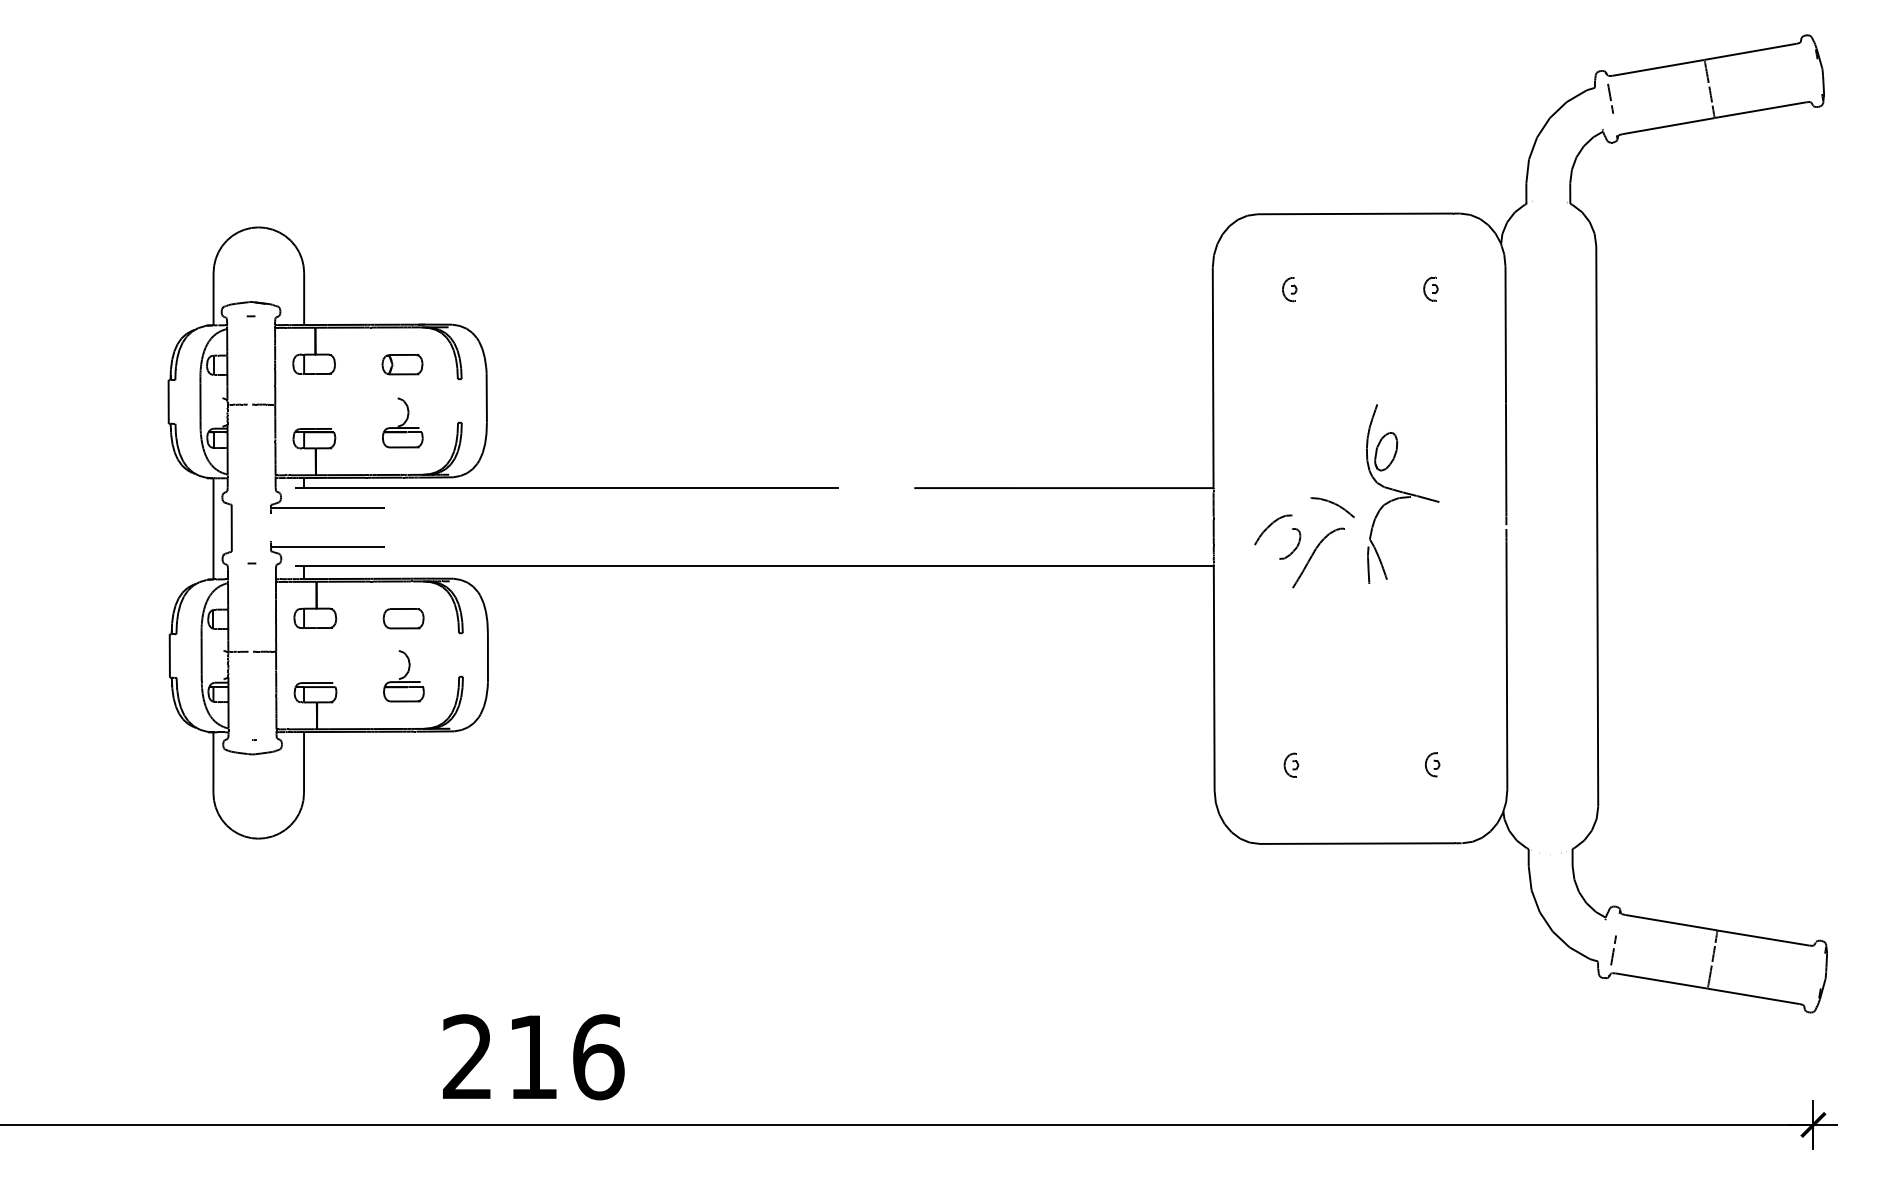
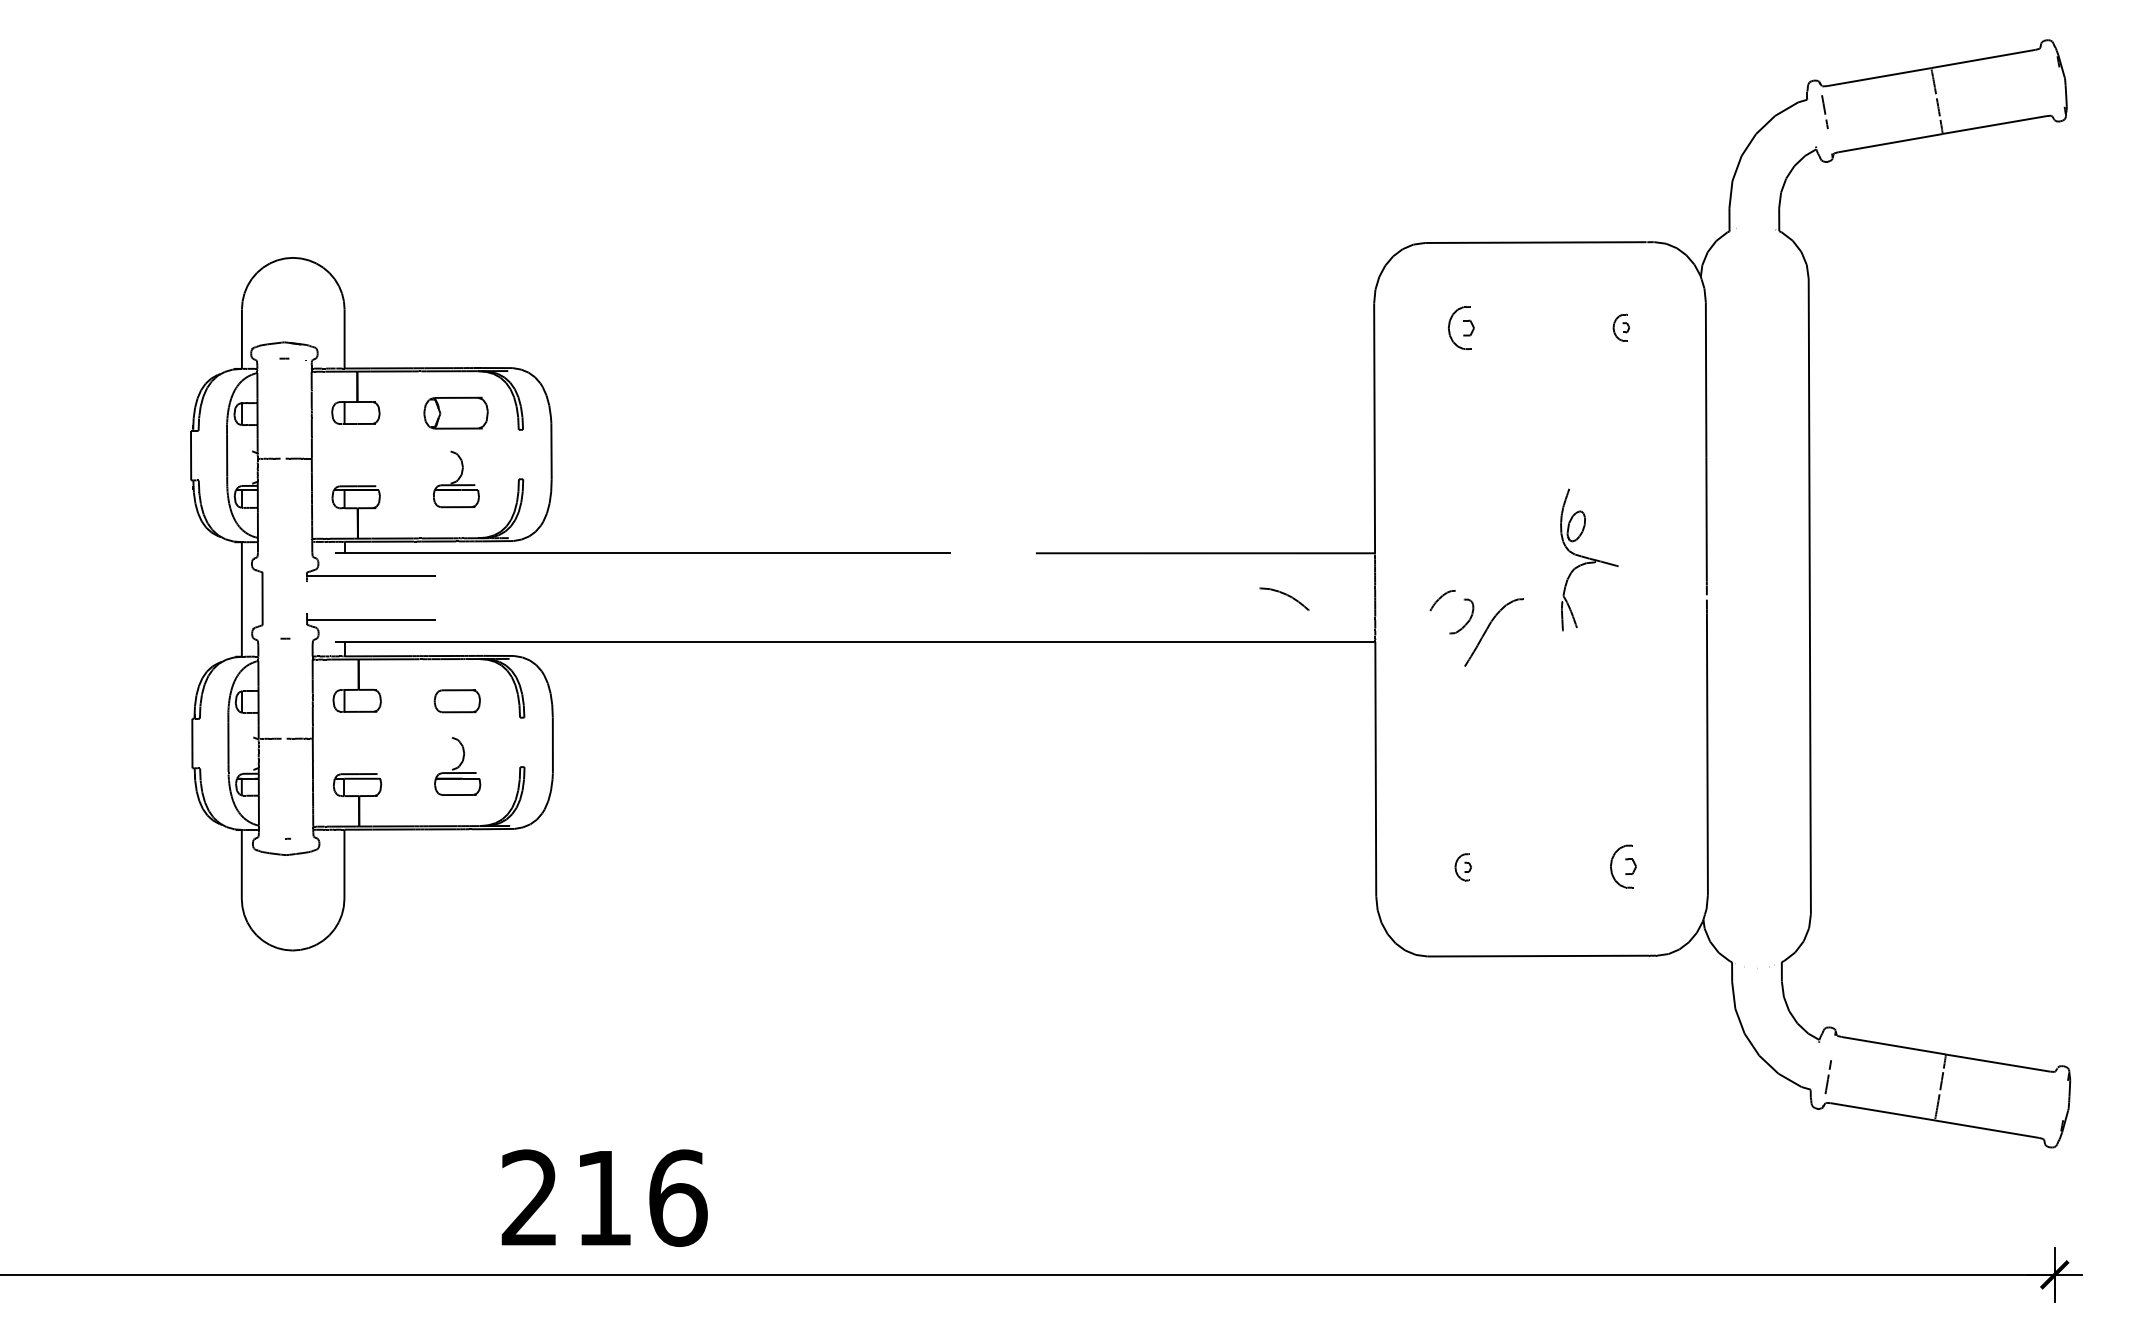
part: (1289, 289) -> (1461, 328), size x1.6
part: (402, 364) -> (456, 413), size x1.4
part: (1402, 493) -> (1589, 559), size x0.7
part: (1332, 507) -> (1284, 599), moved
part: (1273, 529) -> (1442, 600), size x0.6
part: (1432, 764) -> (1623, 866), size x1.6

